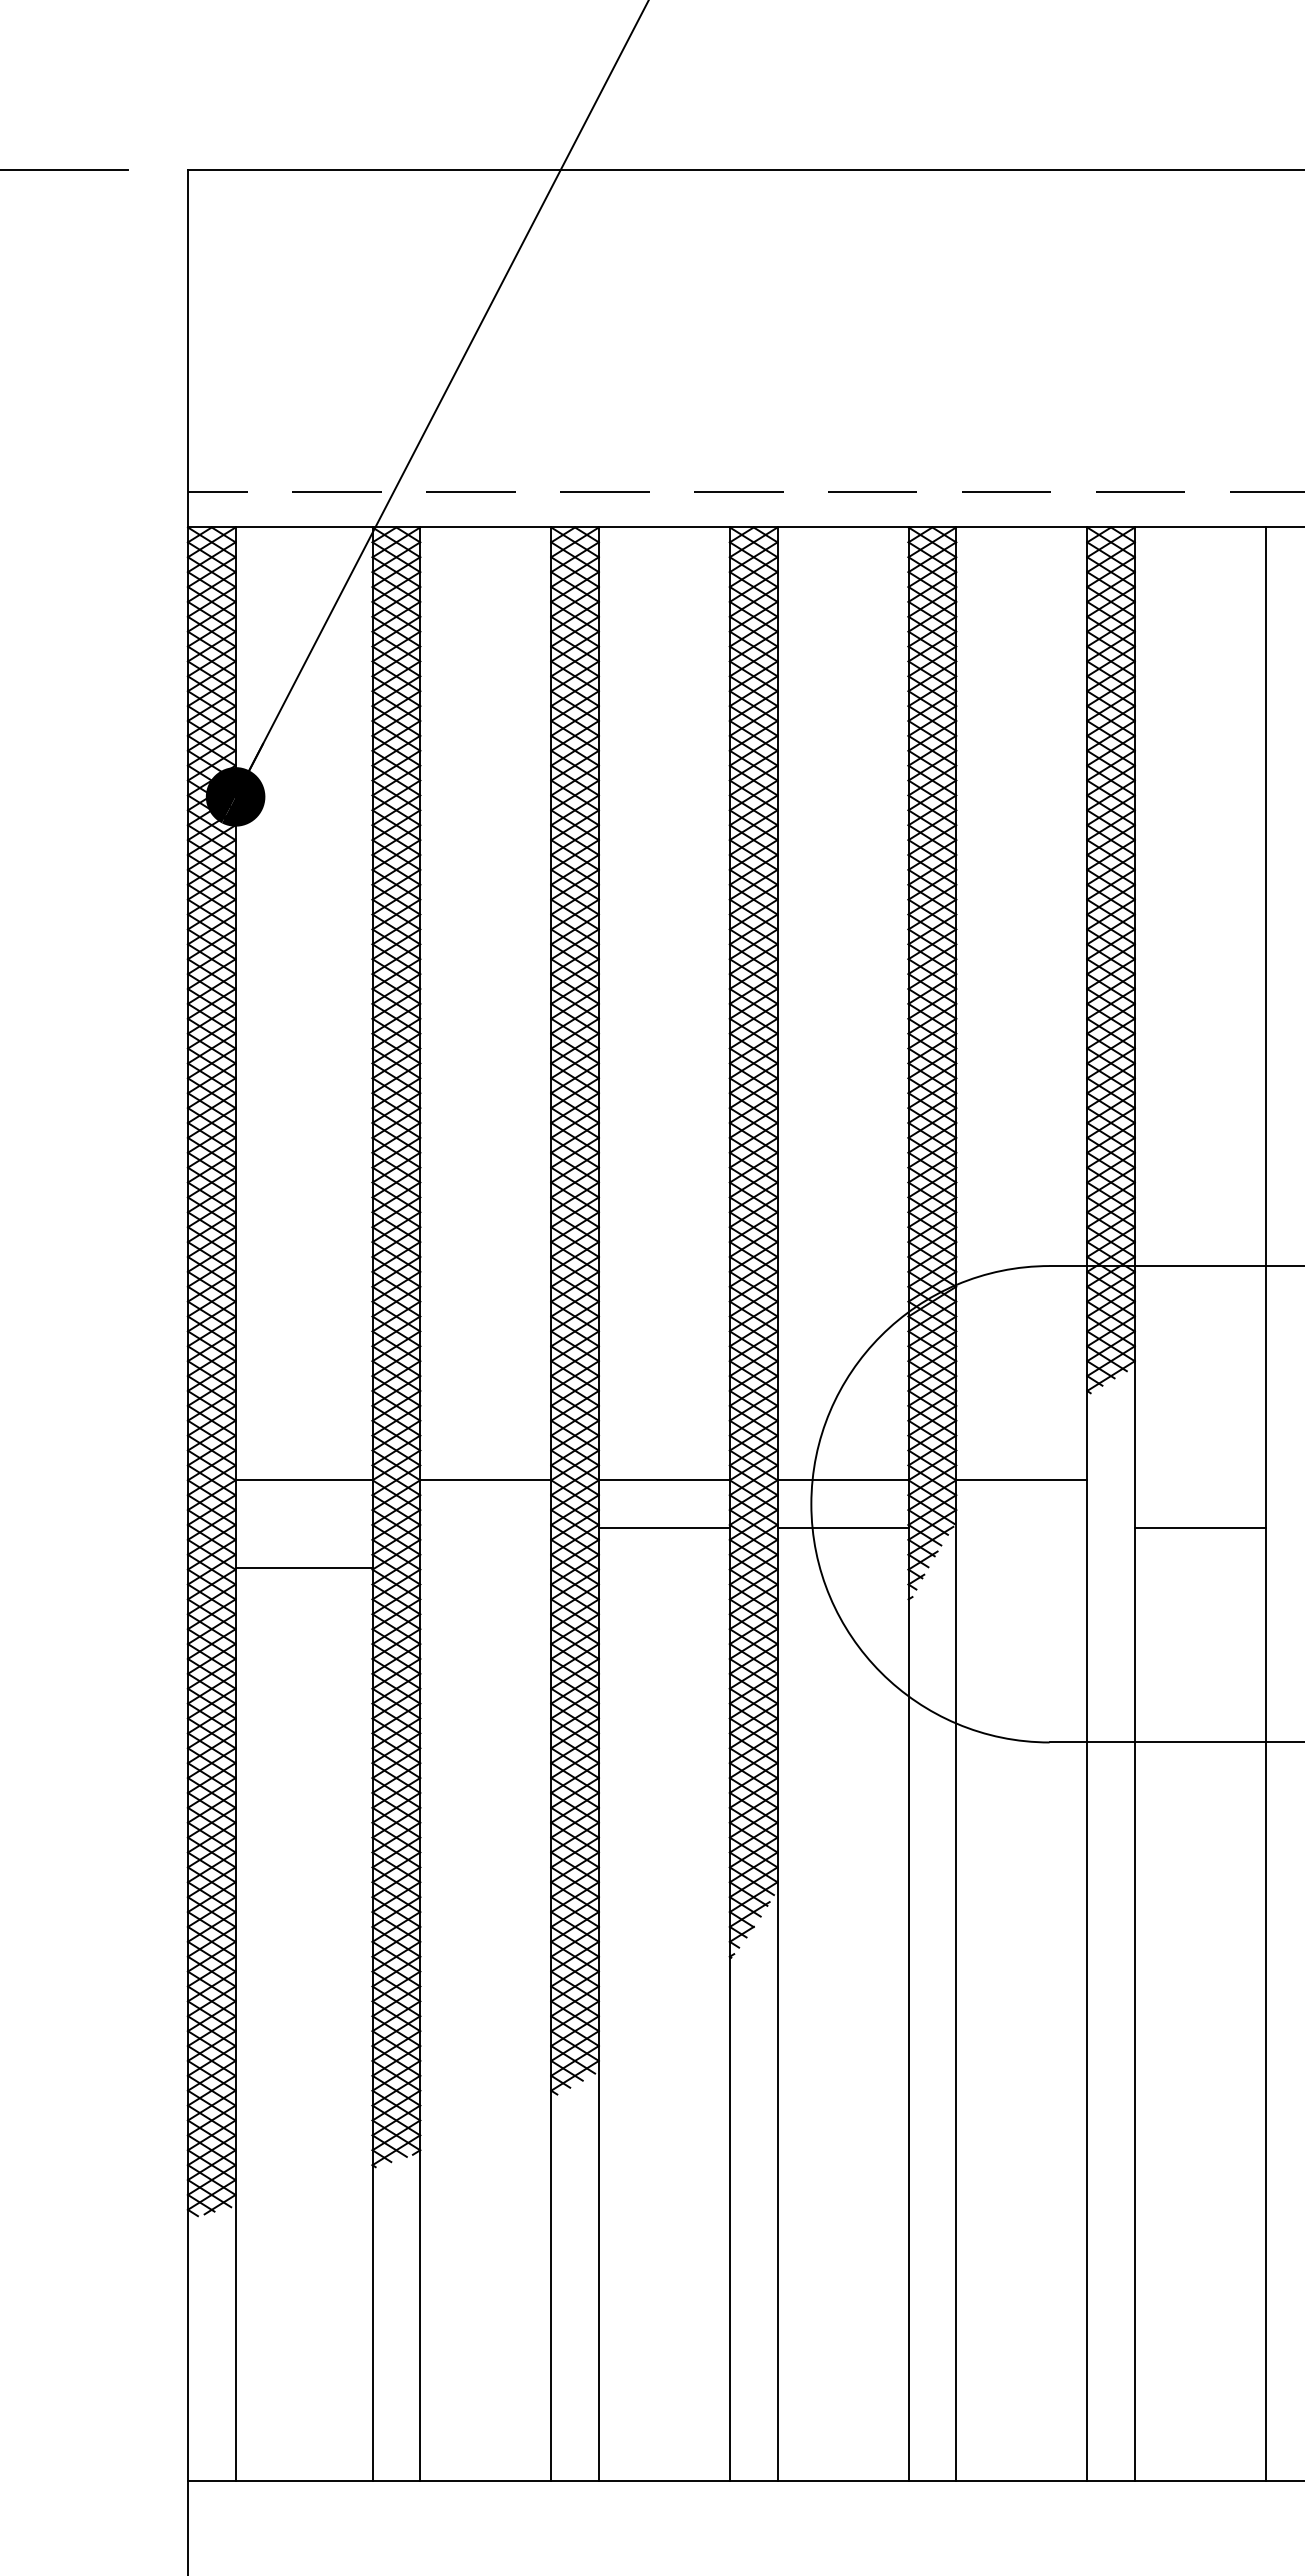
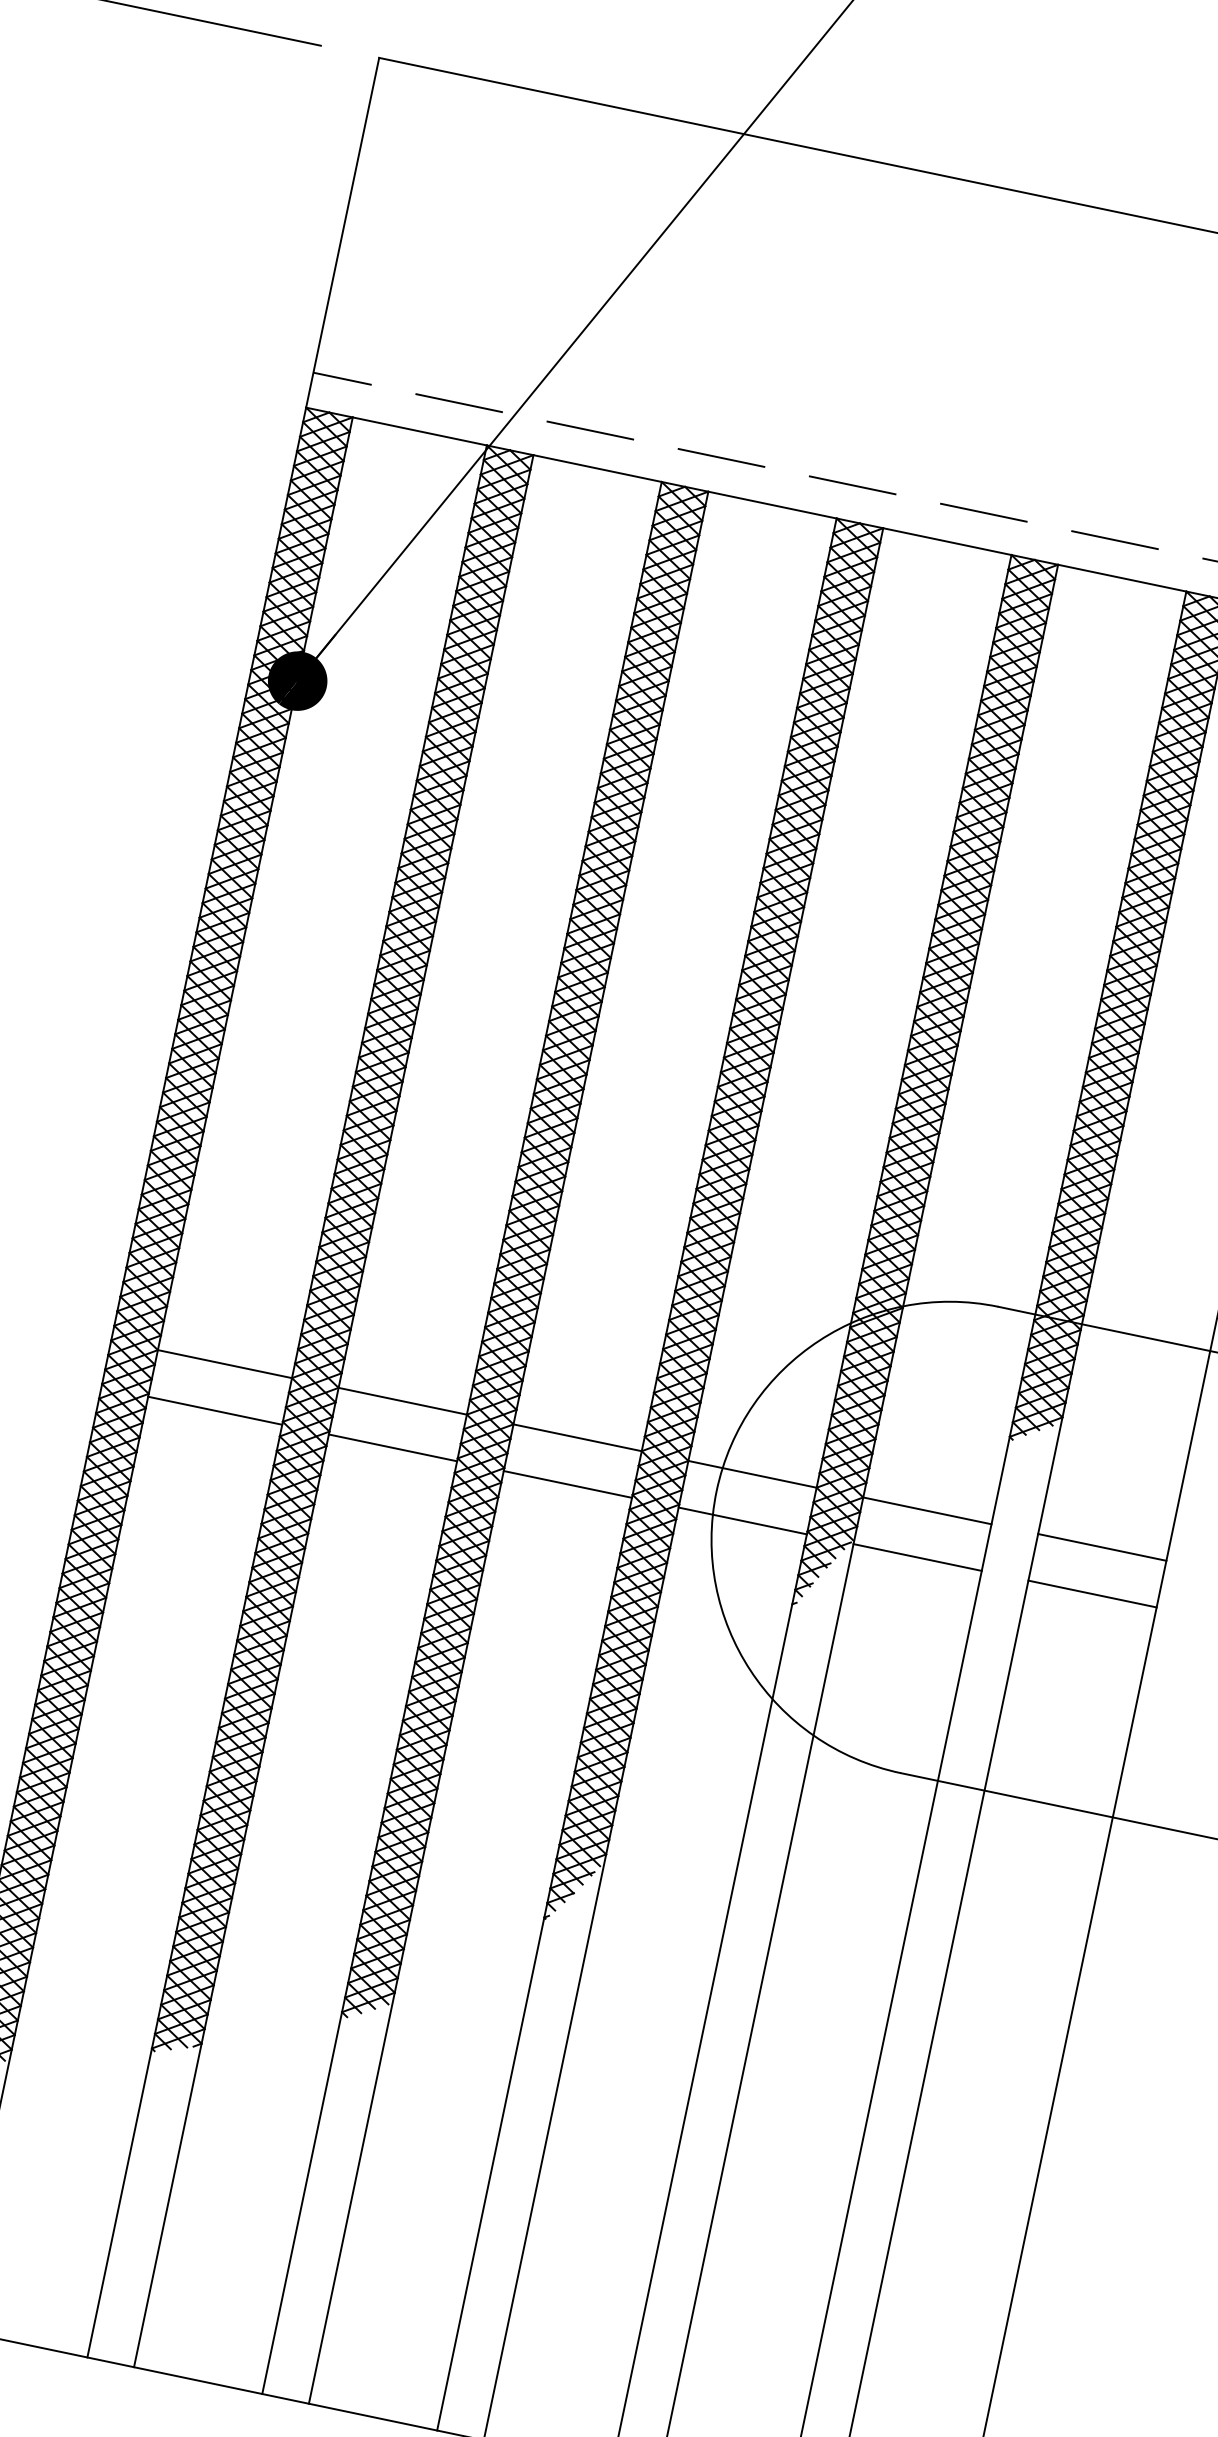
line: (1199, 1480) -> (1101, 1547), added
line: (485, 1527) -> (392, 1447), added
line: (1021, 1527) -> (917, 1557), added
line: (303, 1567) -> (214, 1410), moved

